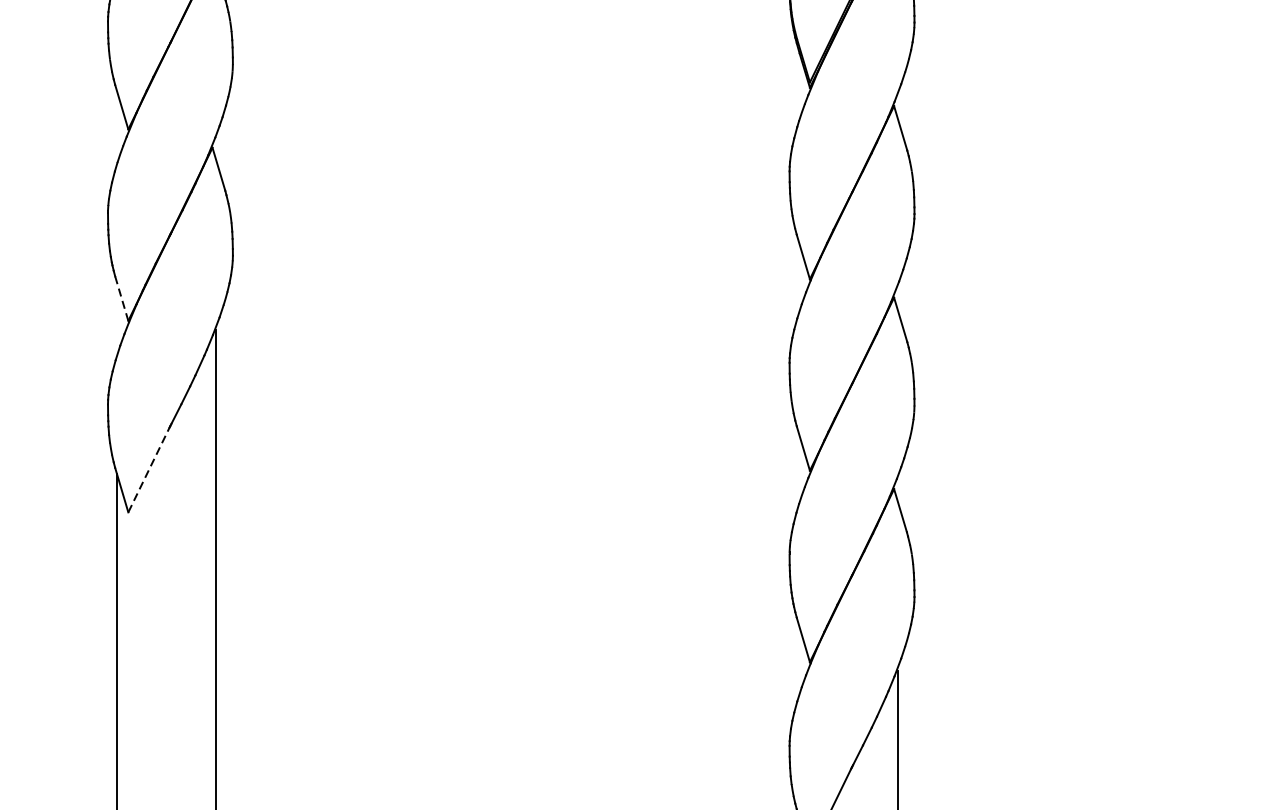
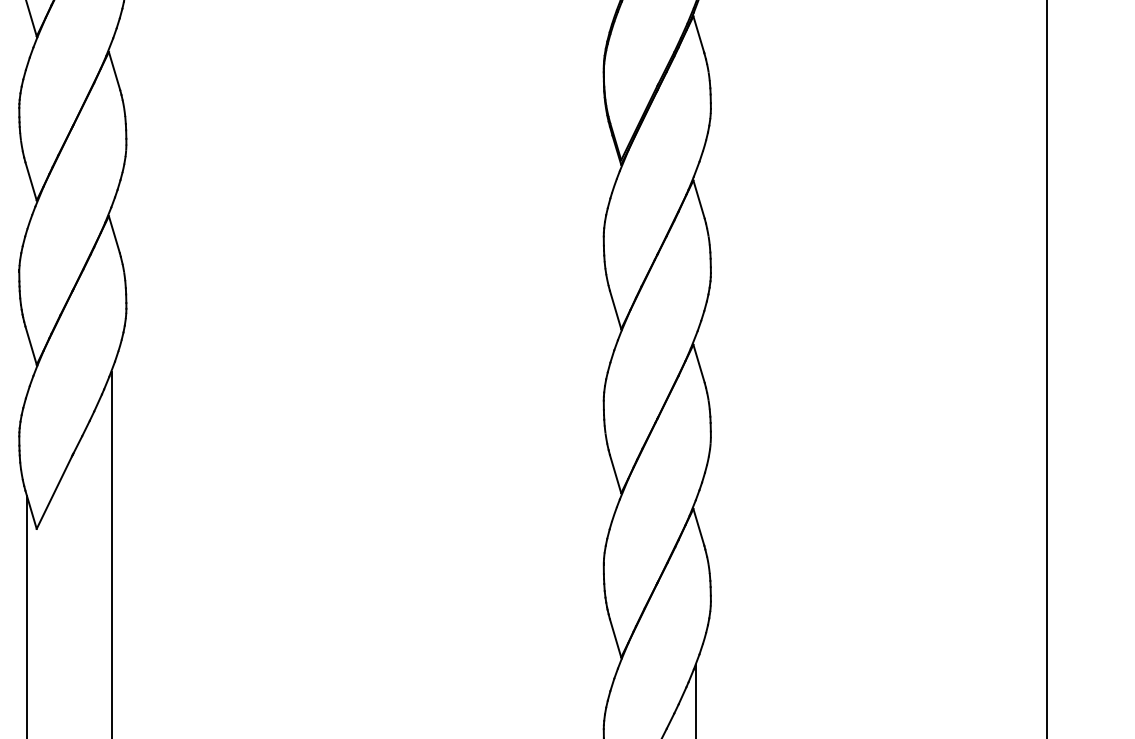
line: (122, 298) -> (31, 345), dashed -> solid
line: (150, 468) -> (55, 491), dashed -> solid

